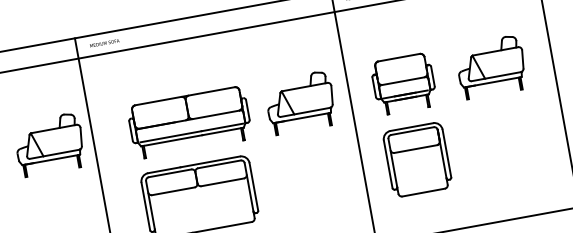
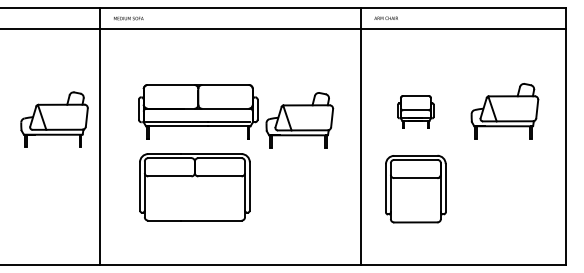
part: (403, 83) -> (415, 111), size x0.6
part: (300, 103) -> (299, 120), moved
part: (49, 144) -> (54, 119), moved

